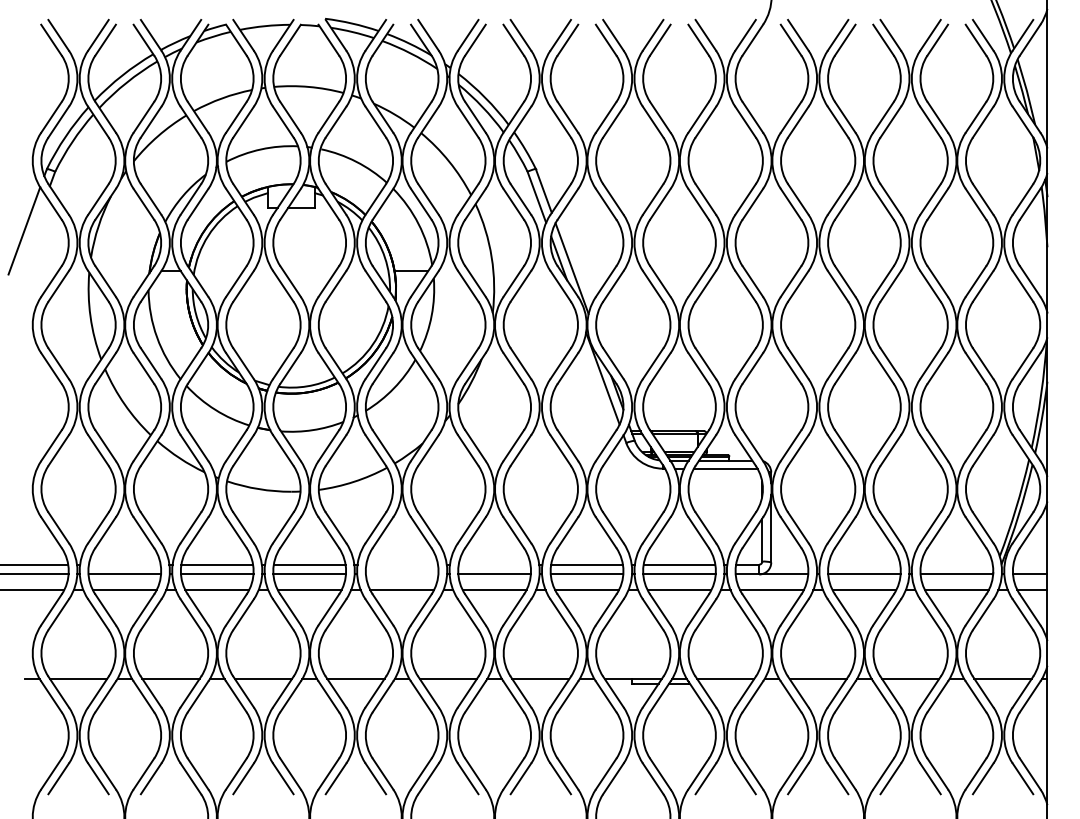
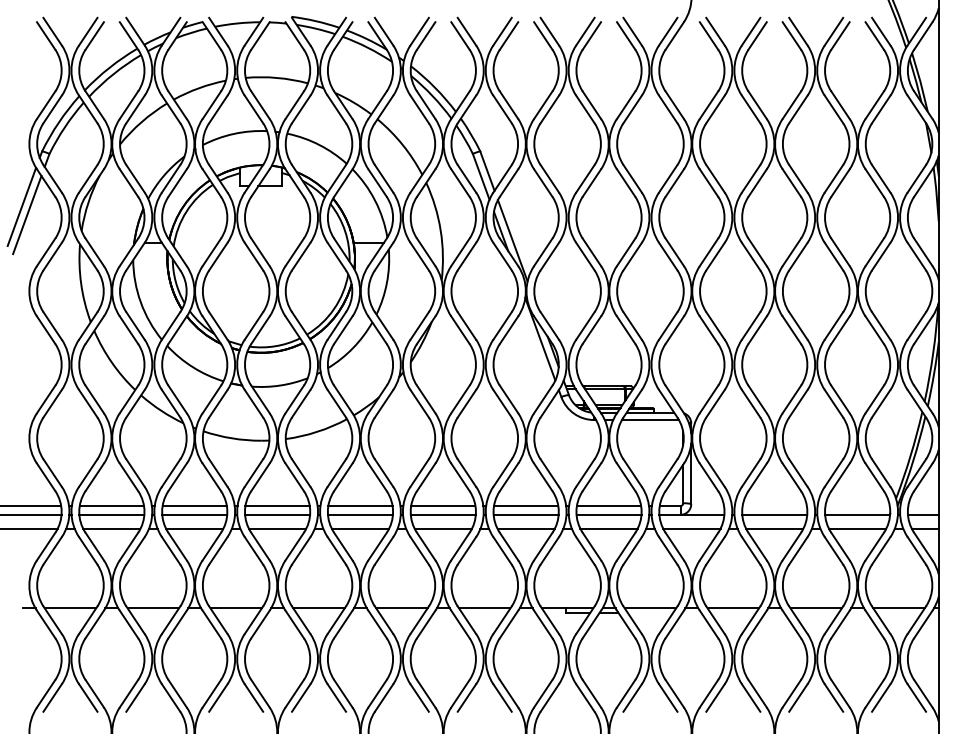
line: (30, 240) -> (27, 215), added
line: (124, 565) -> (111, 506), added
line: (402, 565) -> (360, 506), added
line: (494, 565) -> (443, 506), added
line: (401, 574) -> (359, 514), added

